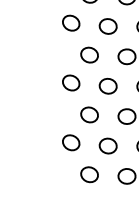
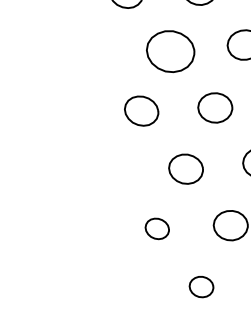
part: (89, 54) -> (170, 50), size x1.4
part: (71, 142) -> (157, 228), size x0.7
part: (89, 174) -> (201, 286), size x0.7

